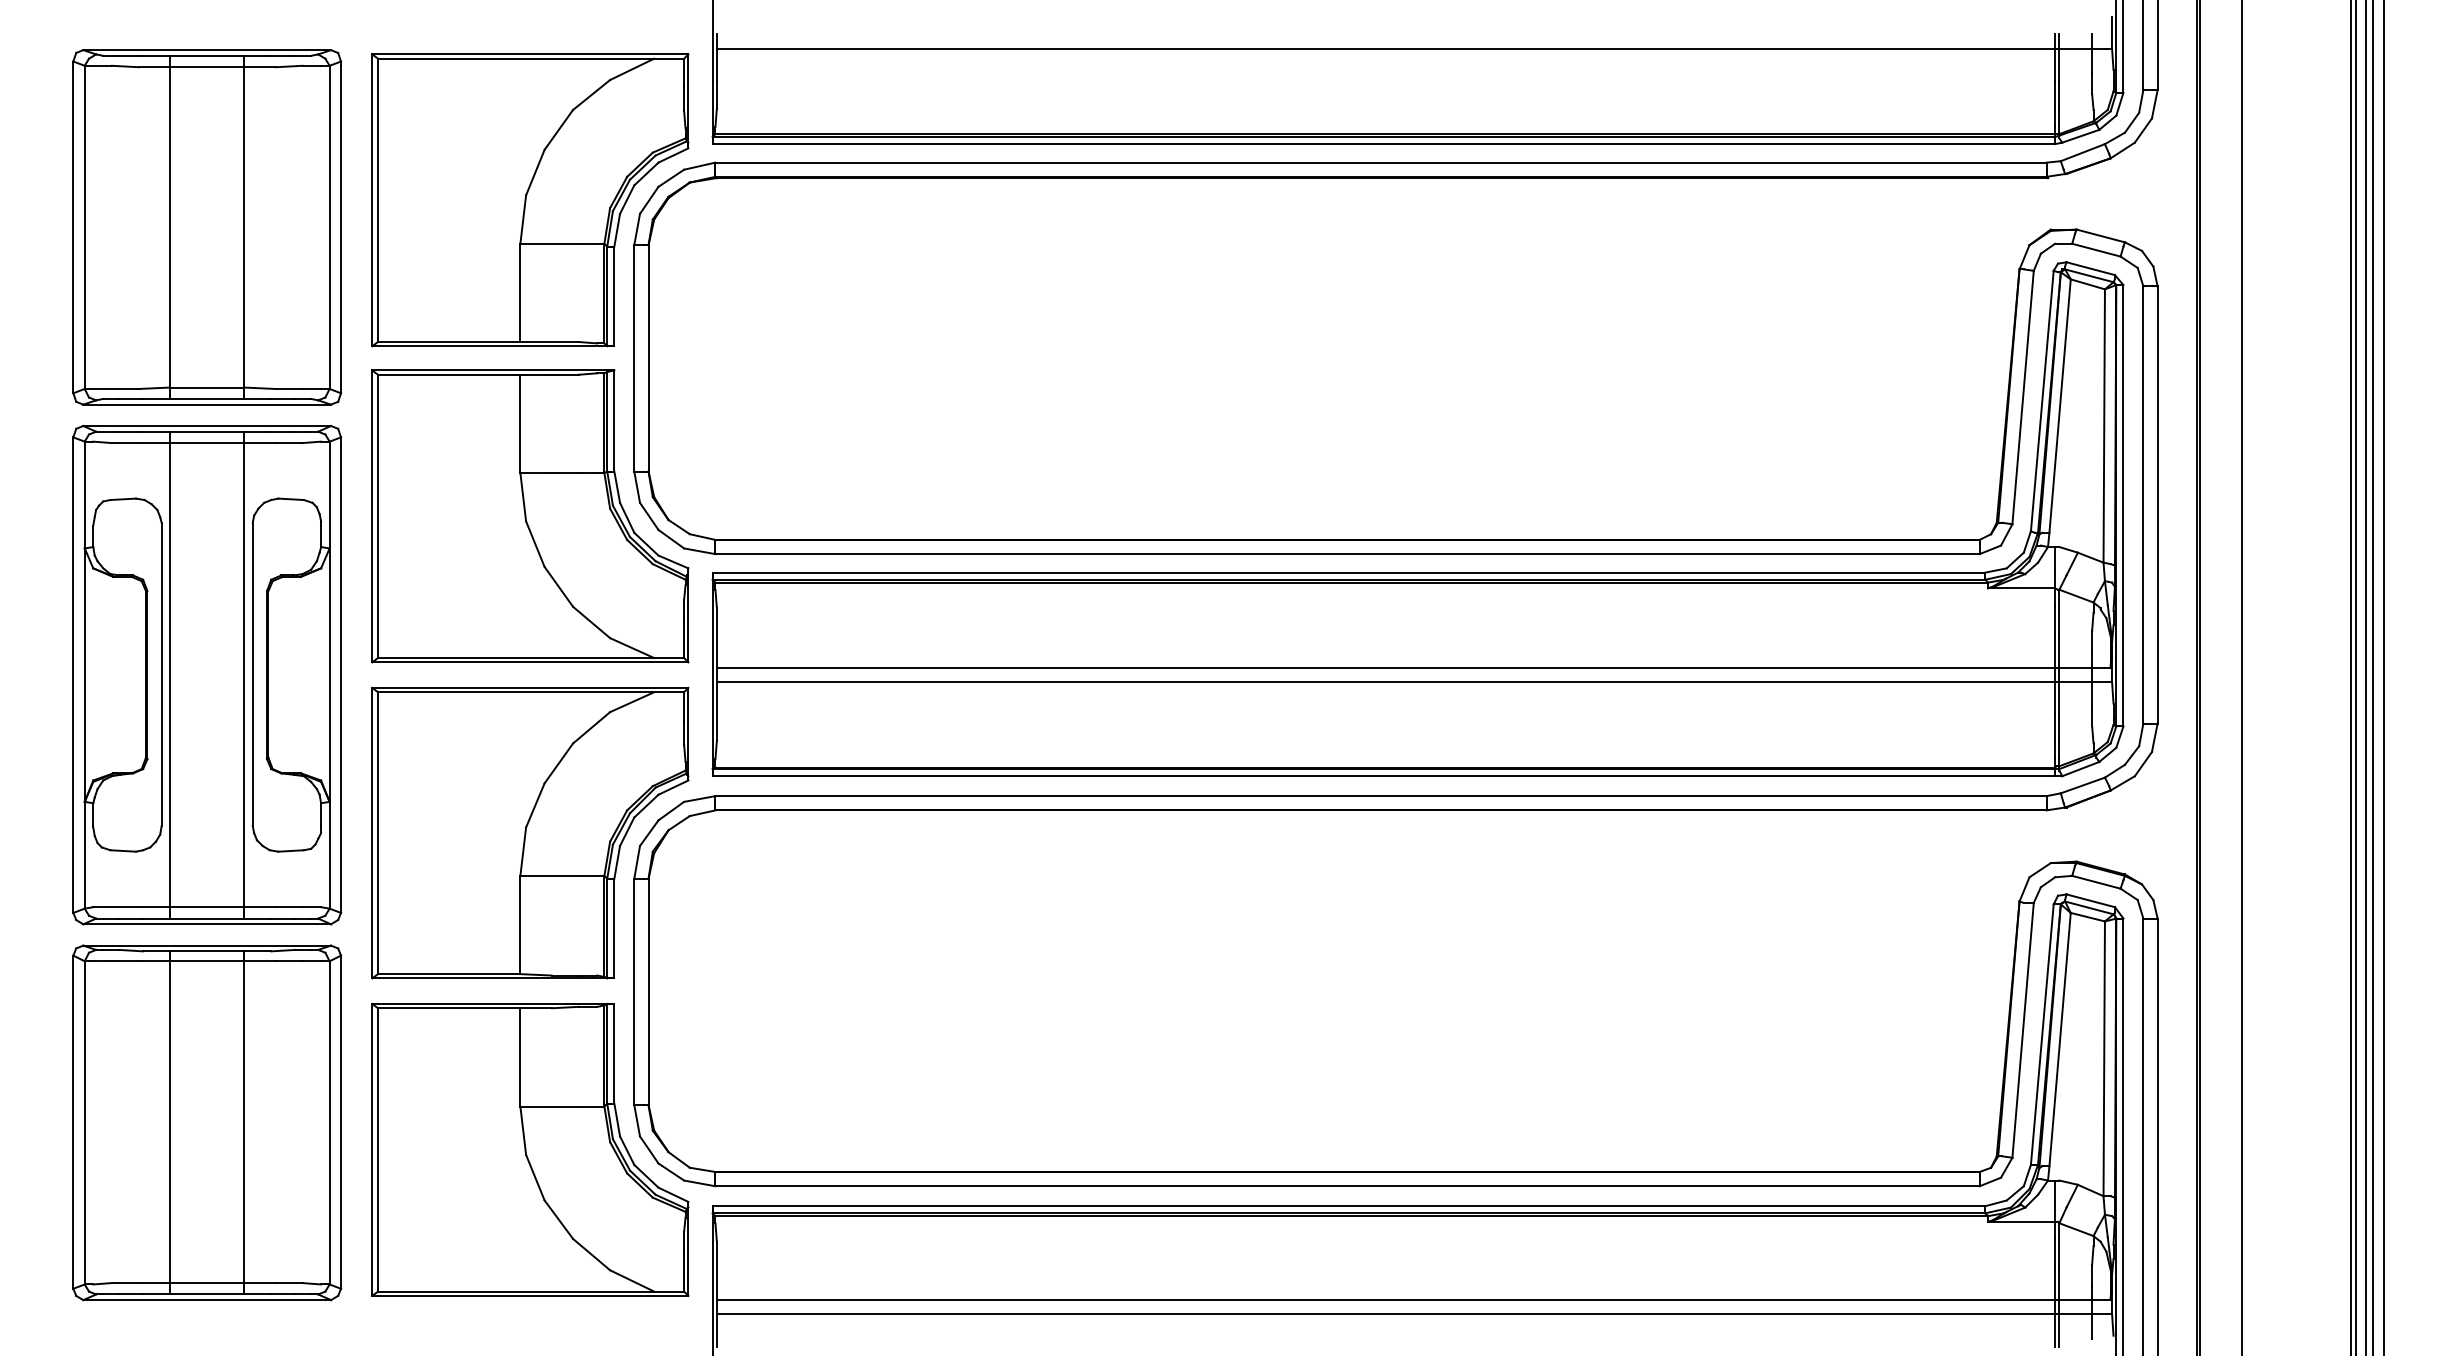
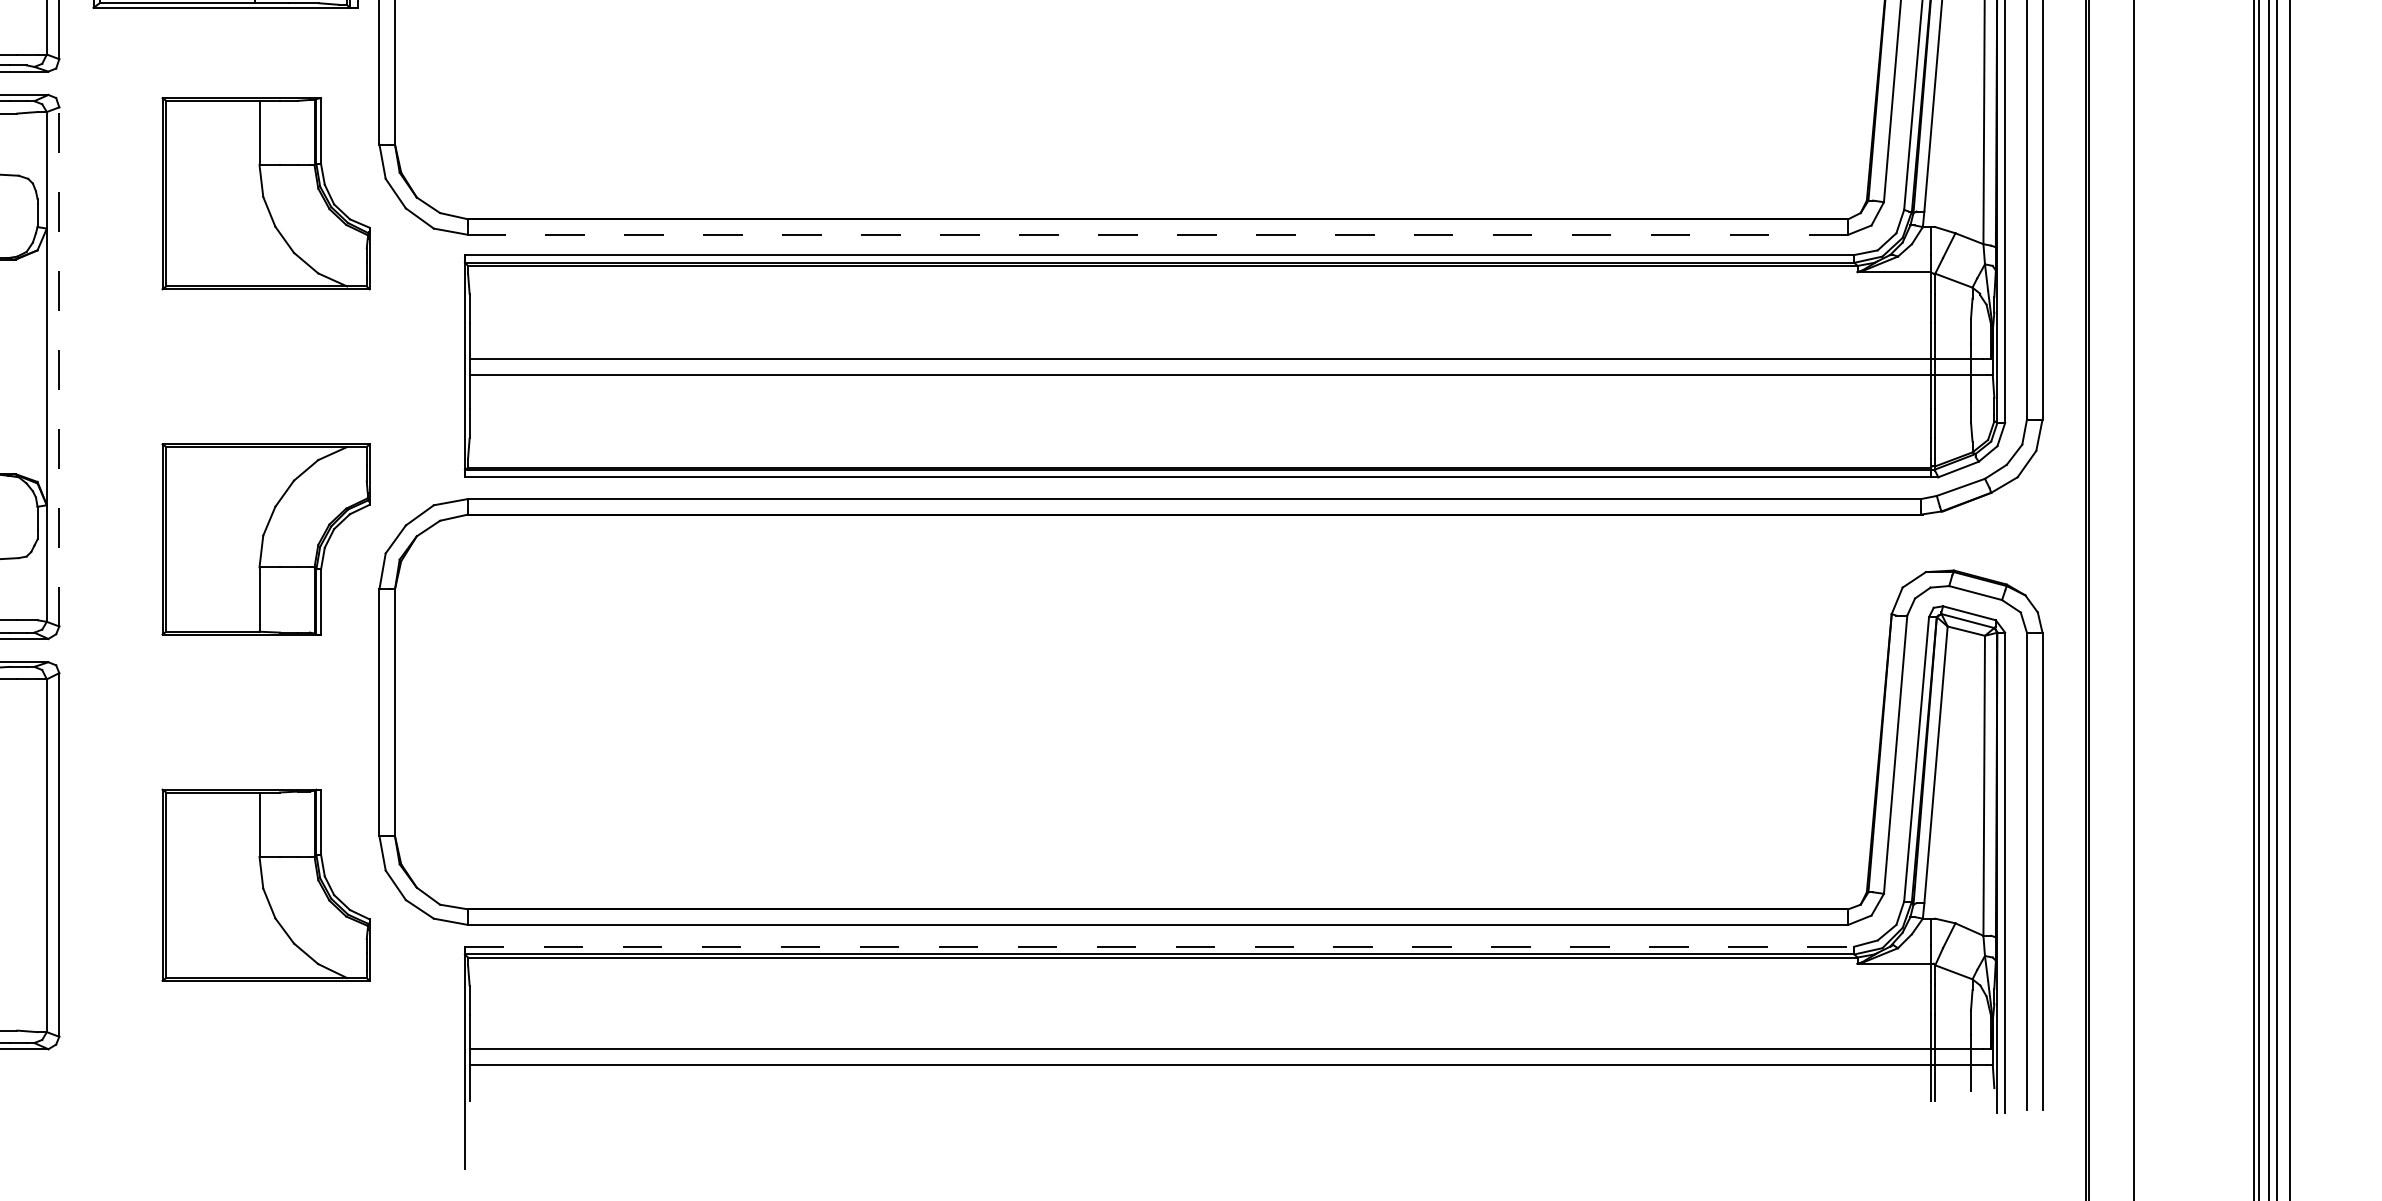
part: (530, 516) -> (266, 193), size x0.6
line: (1347, 554) -> (1158, 235), solid -> dashed
line: (341, 675) -> (59, 367), solid -> dashed
part: (530, 832) -> (266, 538), size x0.6
part: (530, 1149) -> (266, 884), size x0.6
line: (1349, 1206) -> (1160, 947), solid -> dashed

